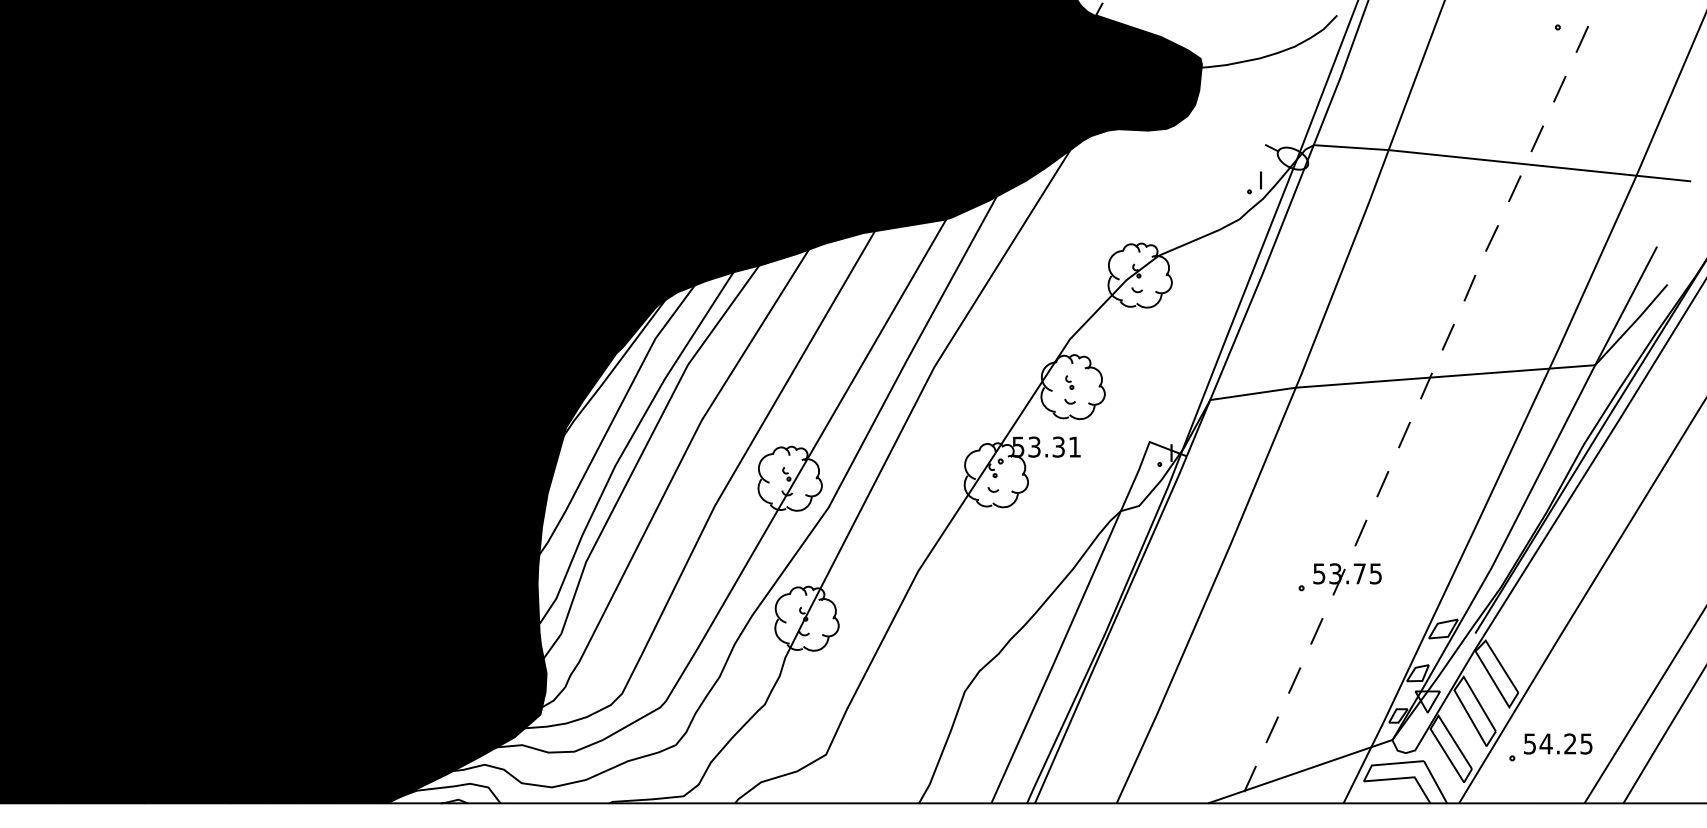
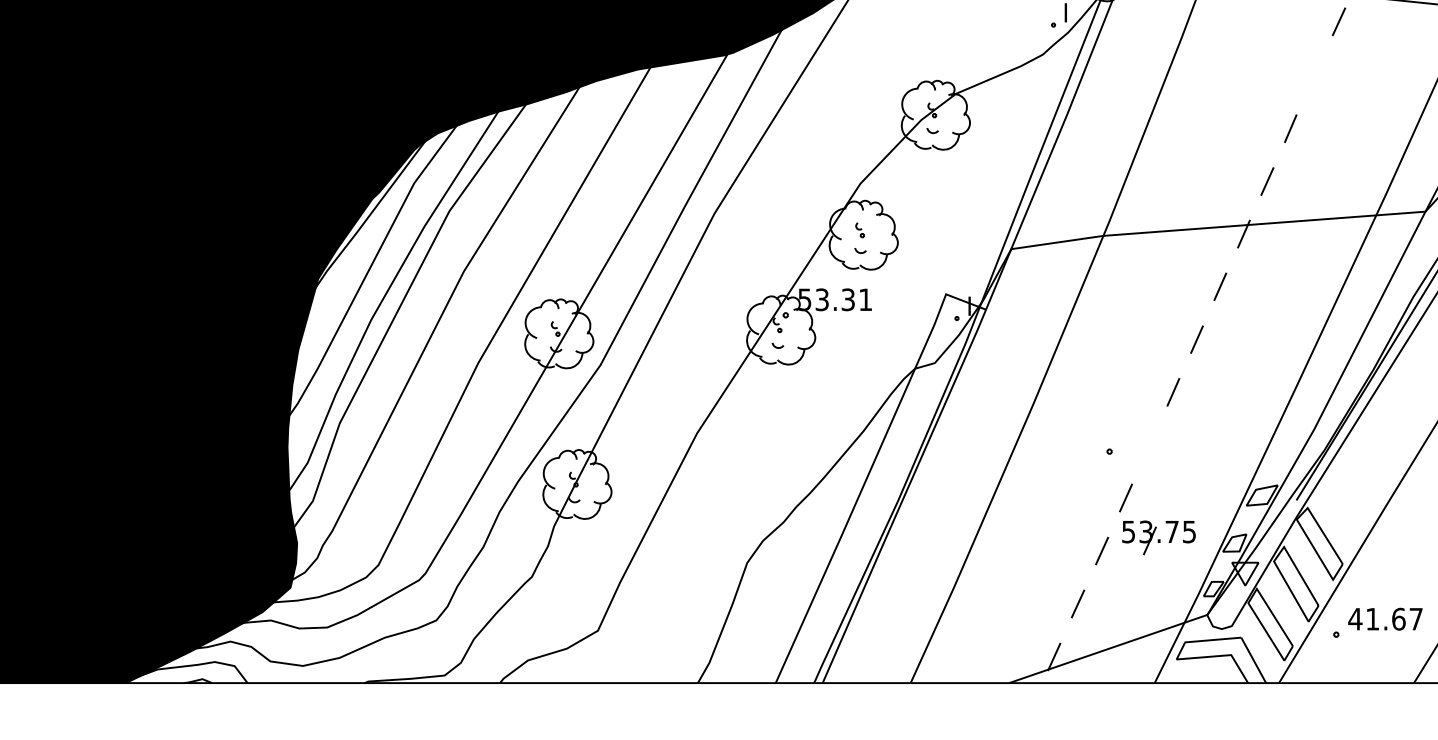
line: (1491, 238) -> (1313, 75), removed
part: (1347, 579) -> (1158, 538), moved
text: (1557, 743) -> (1384, 618), 54.25 -> 41.67

